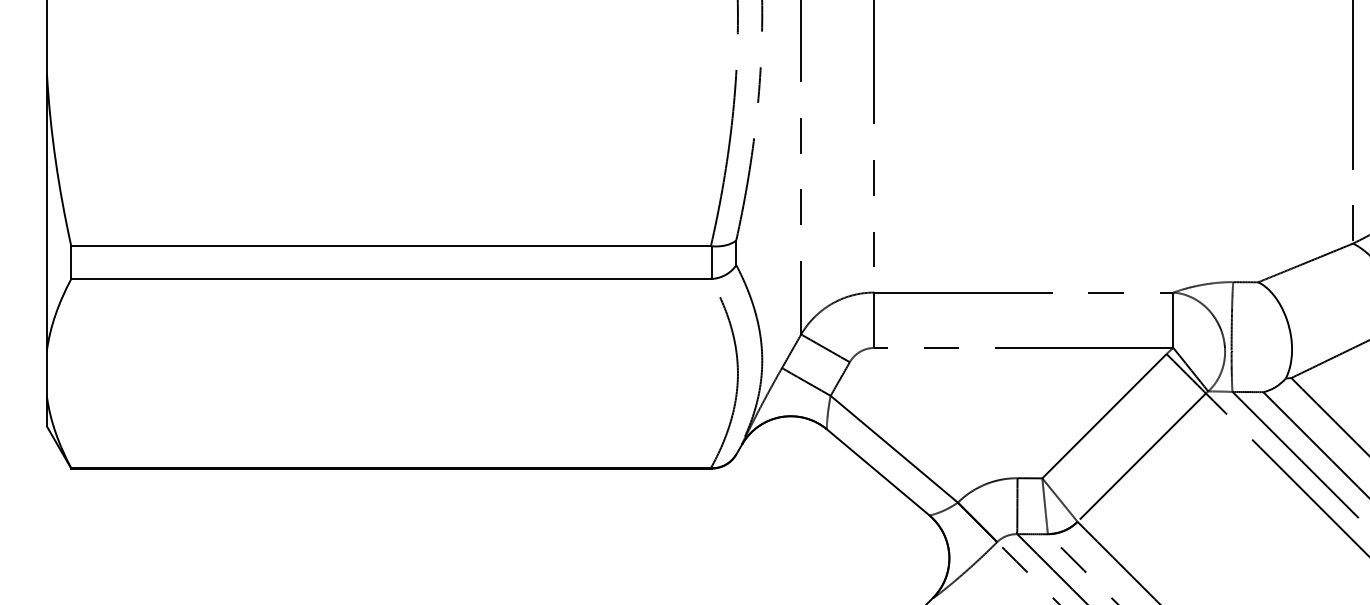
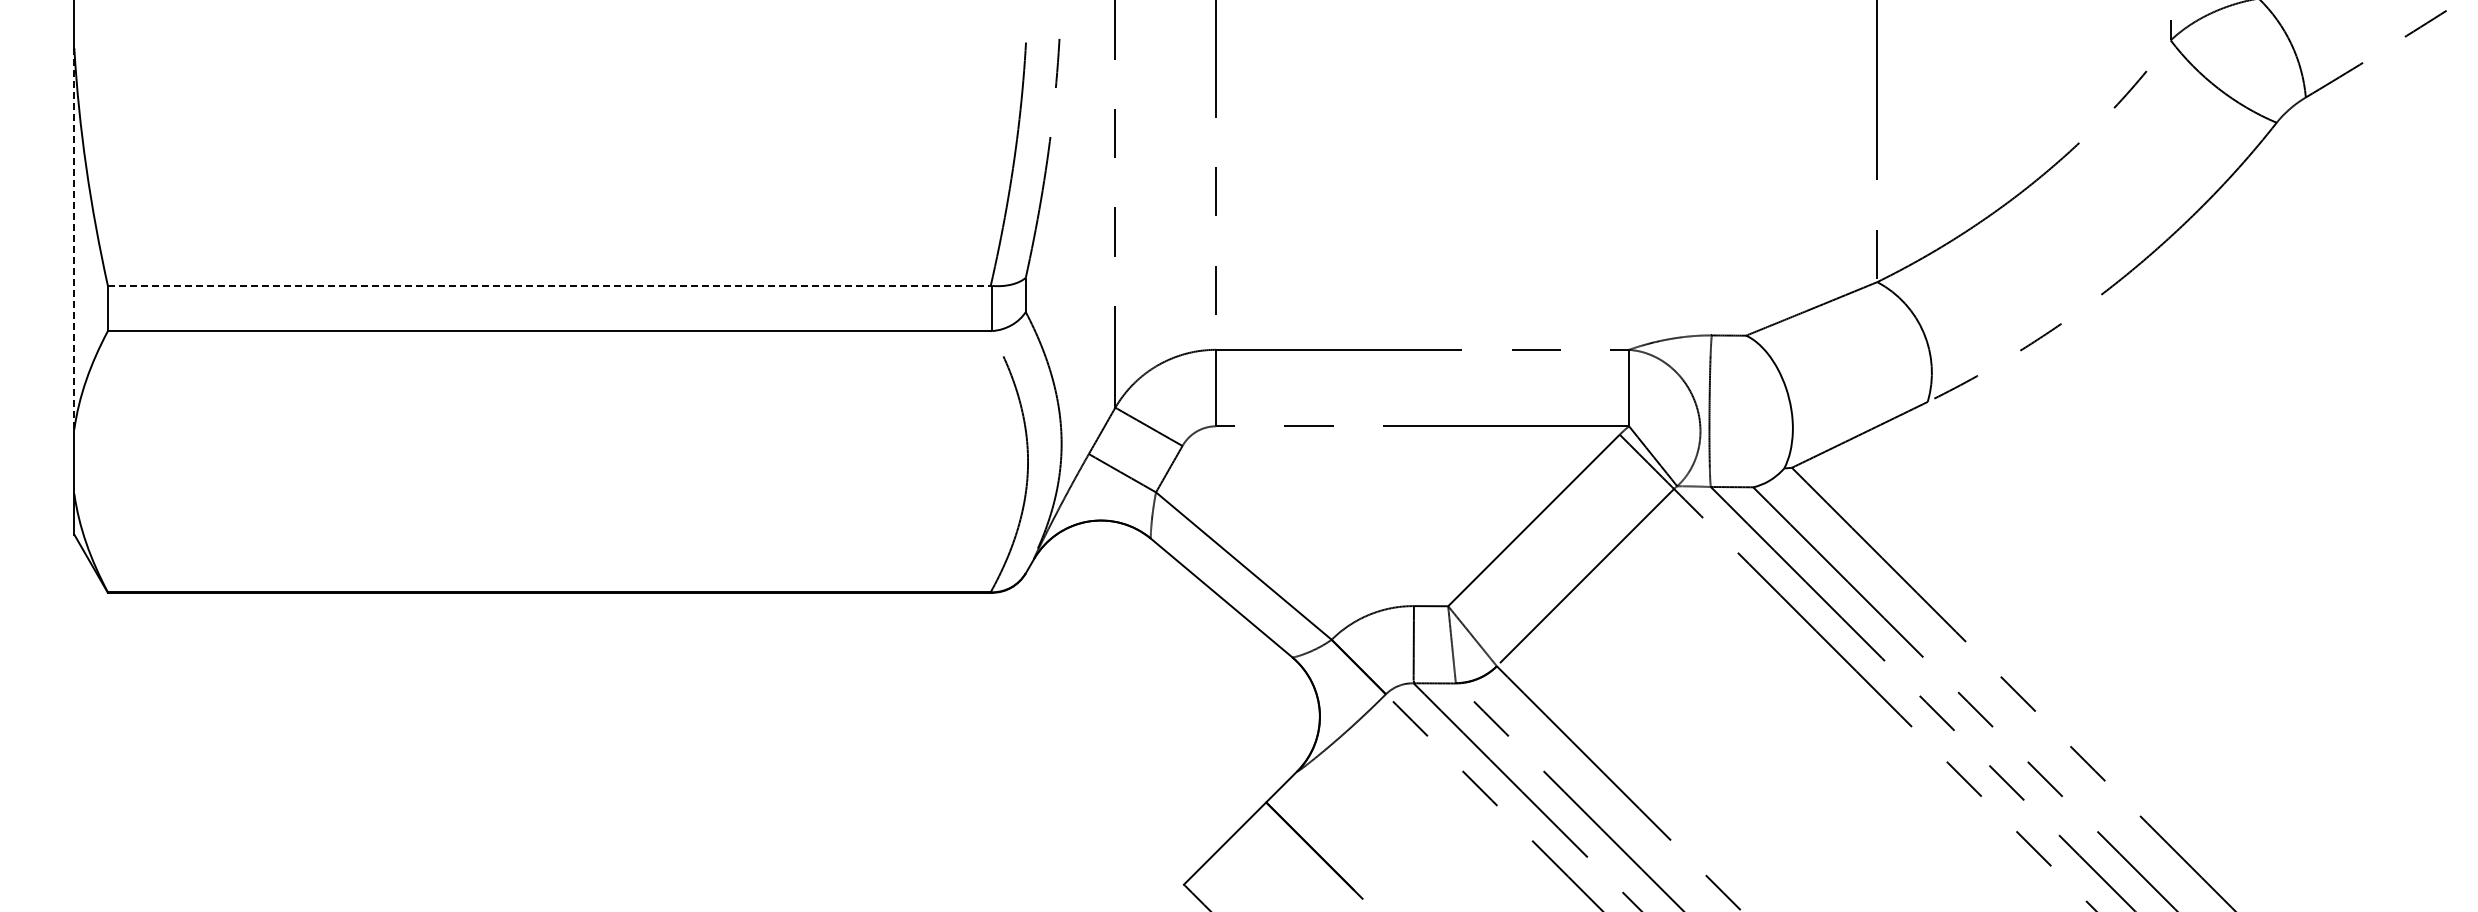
line: (47, 211) -> (74, 238), solid -> dashed
line: (391, 245) -> (549, 285), solid -> dashed

